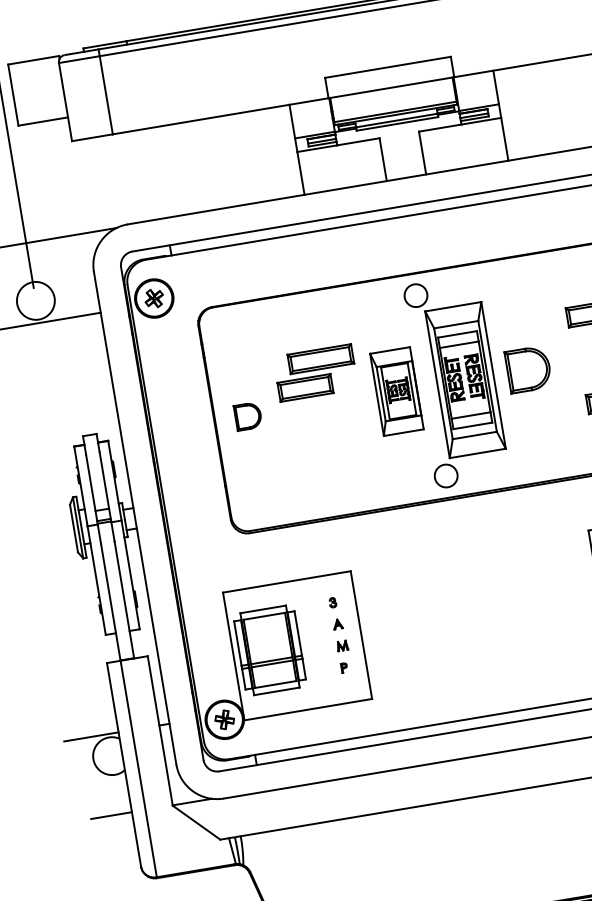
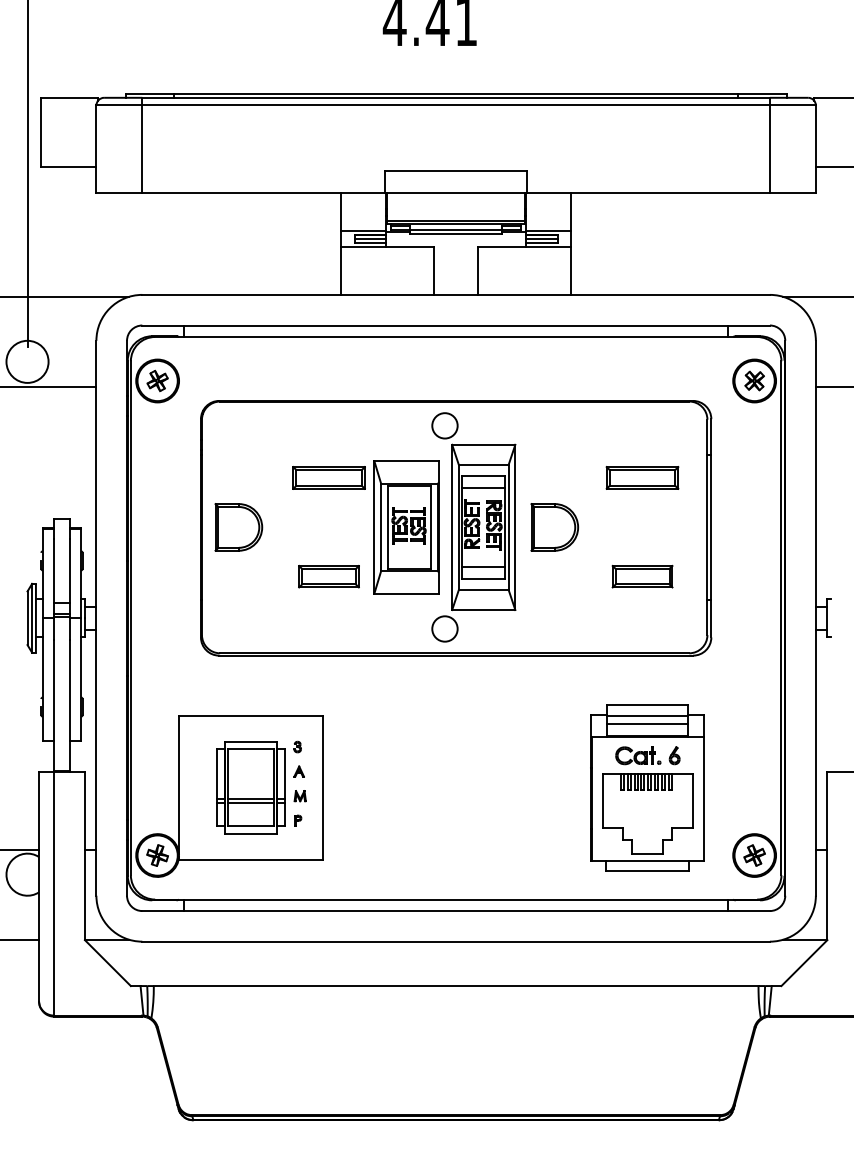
part: (305, 387) -> (328, 576), moved
part: (396, 391) -> (406, 527), size x1.43
part: (247, 416) -> (238, 527), size x1.67
part: (269, 650) -> (250, 787), moved

